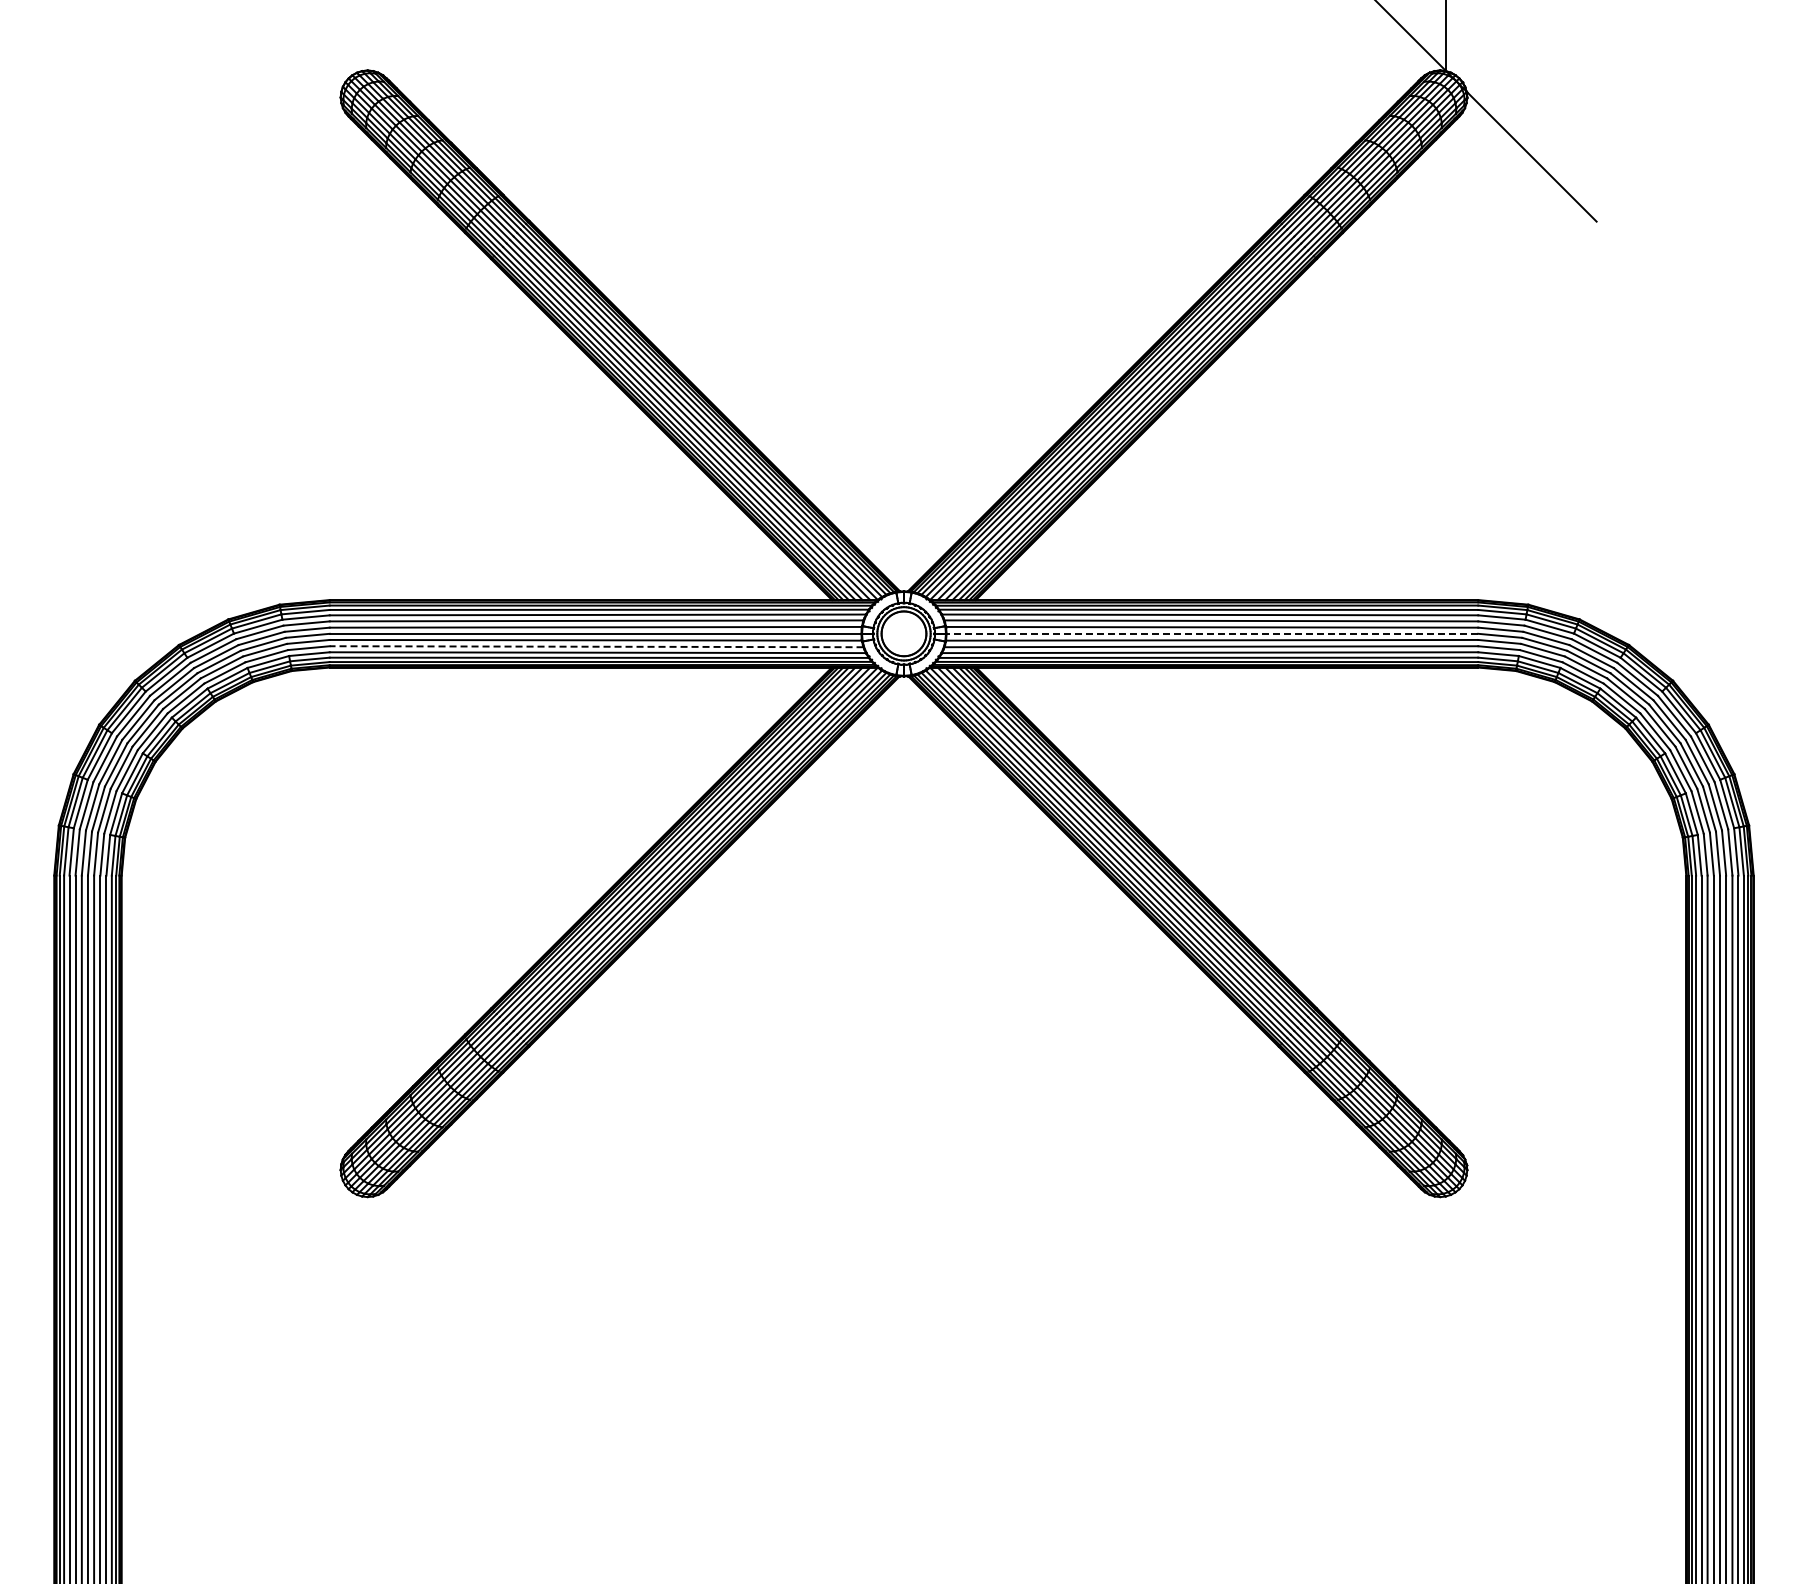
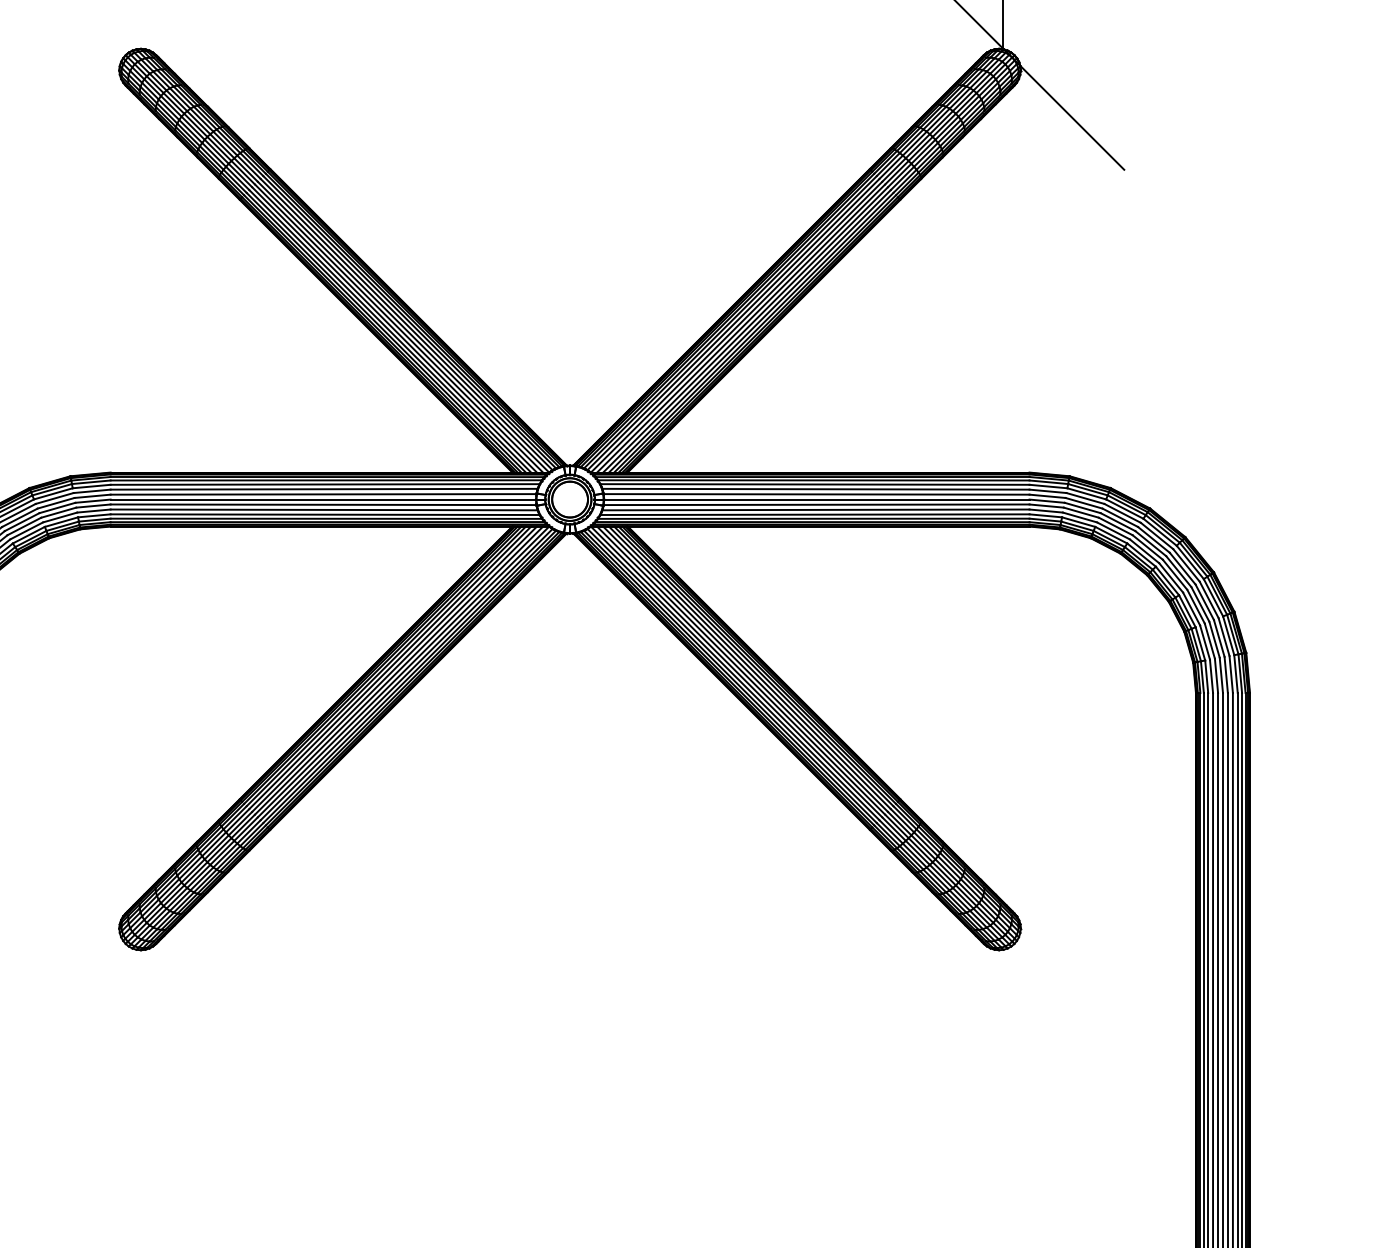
line: (1212, 633) -> (816, 499), dashed -> solid
line: (596, 646) -> (324, 509), dashed -> solid

